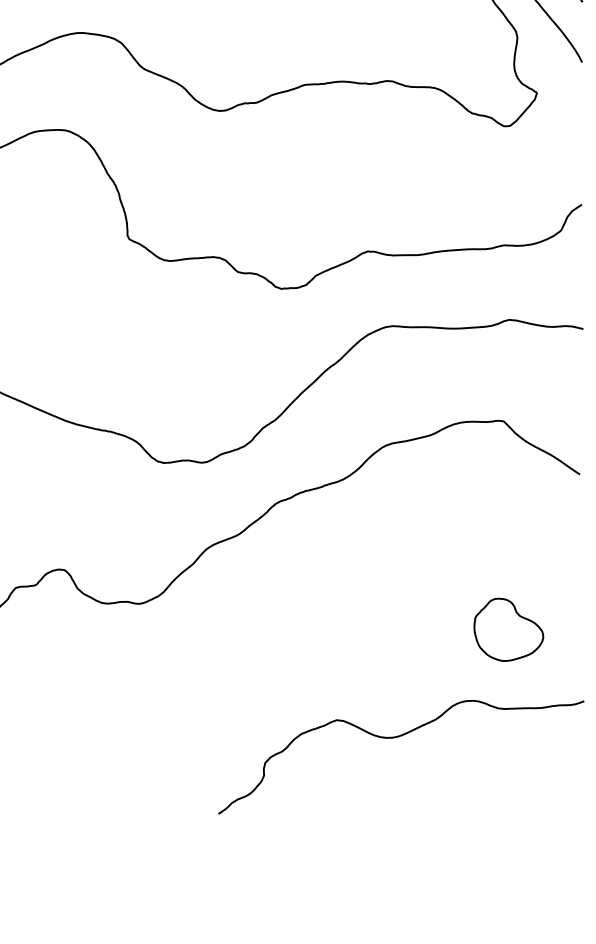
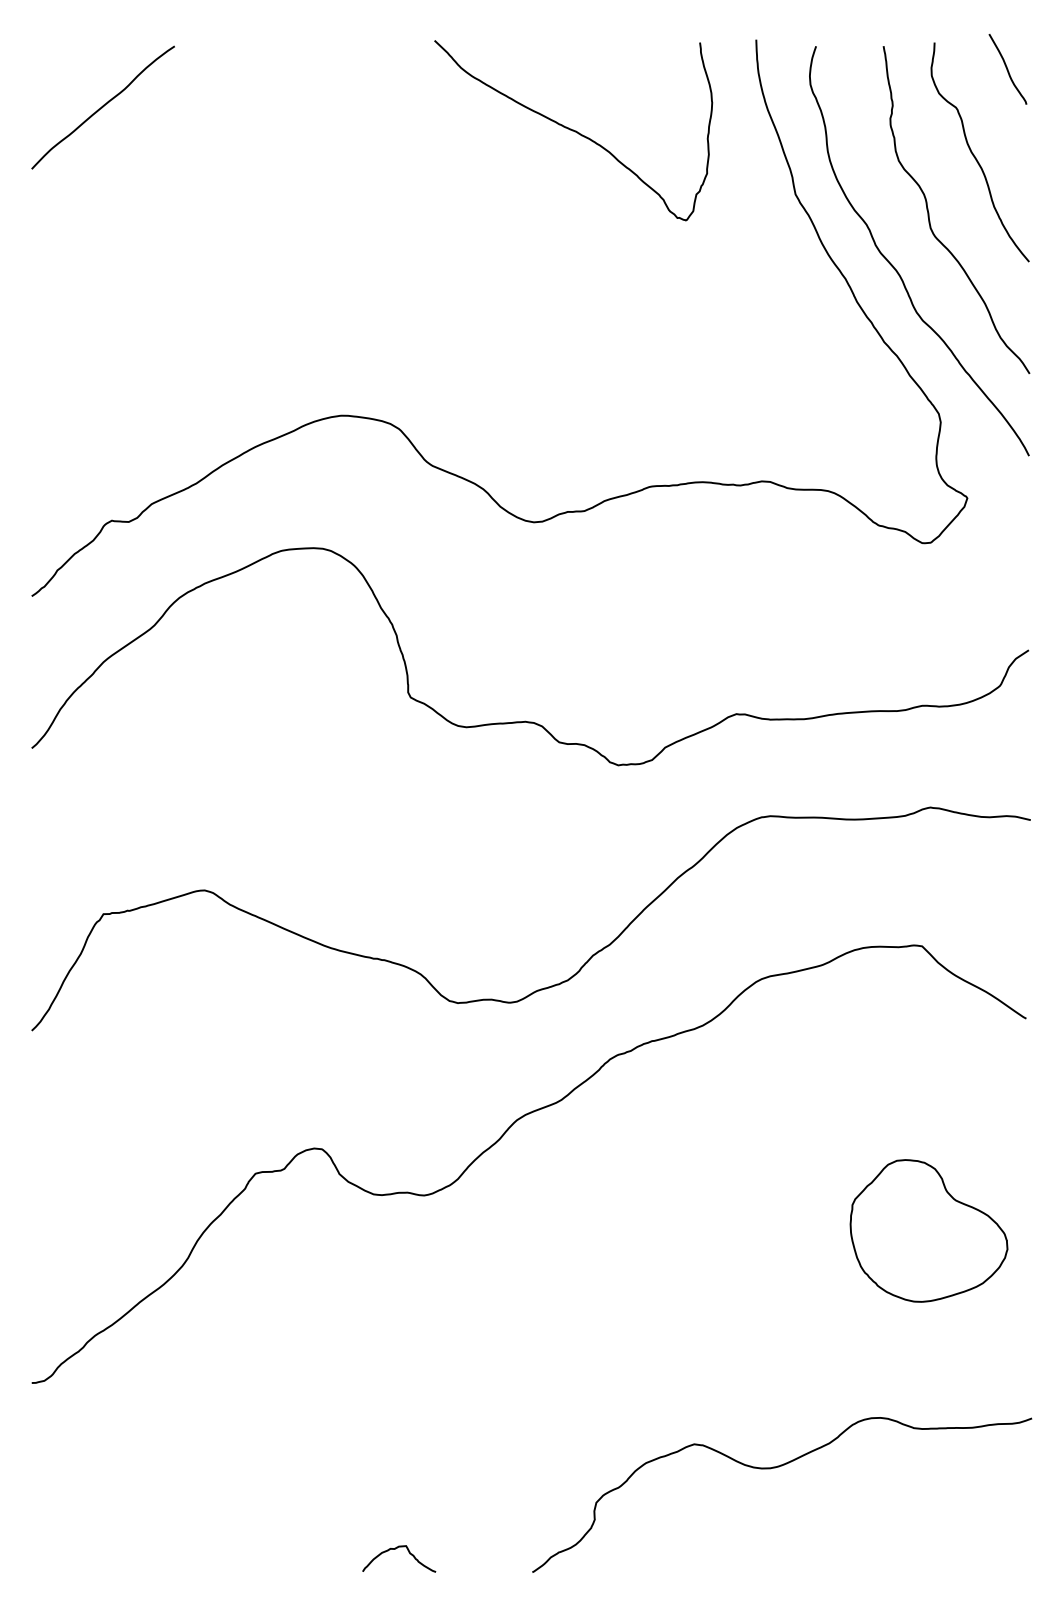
part: (508, 629) -> (928, 1230), size x1.67
curve: (396, 737) -> (775, 1468), moved
curve: (118, 863) -> (395, 1549), added

